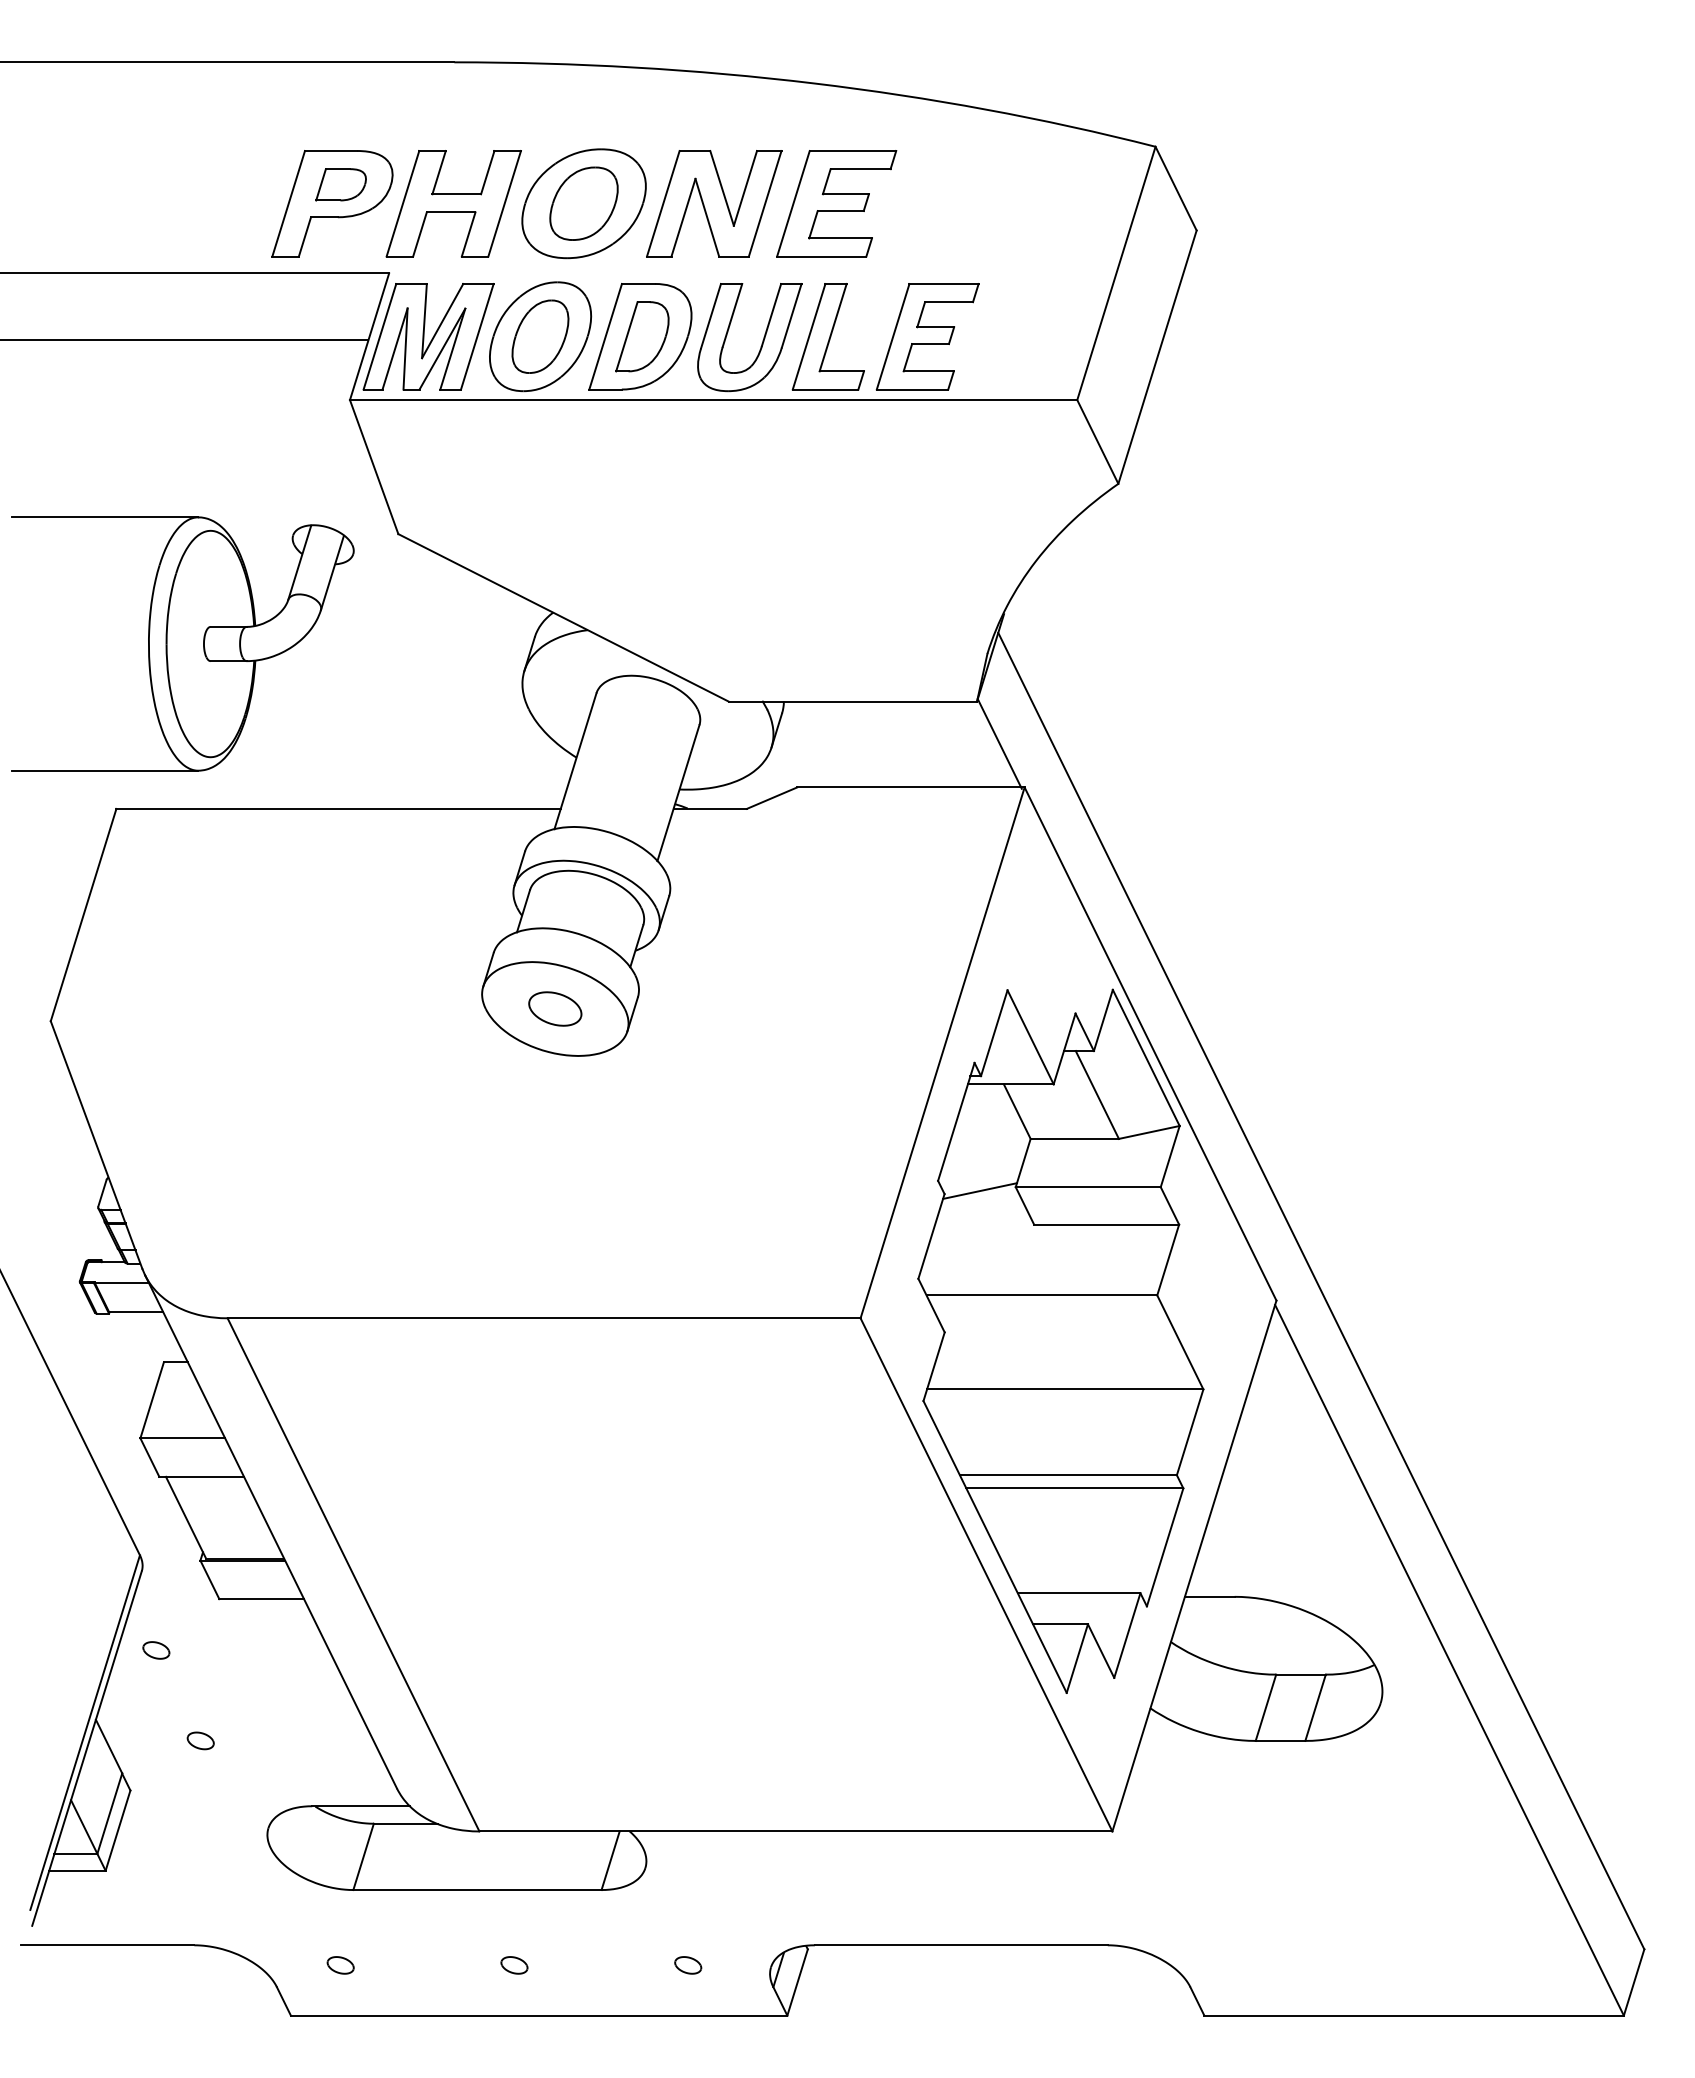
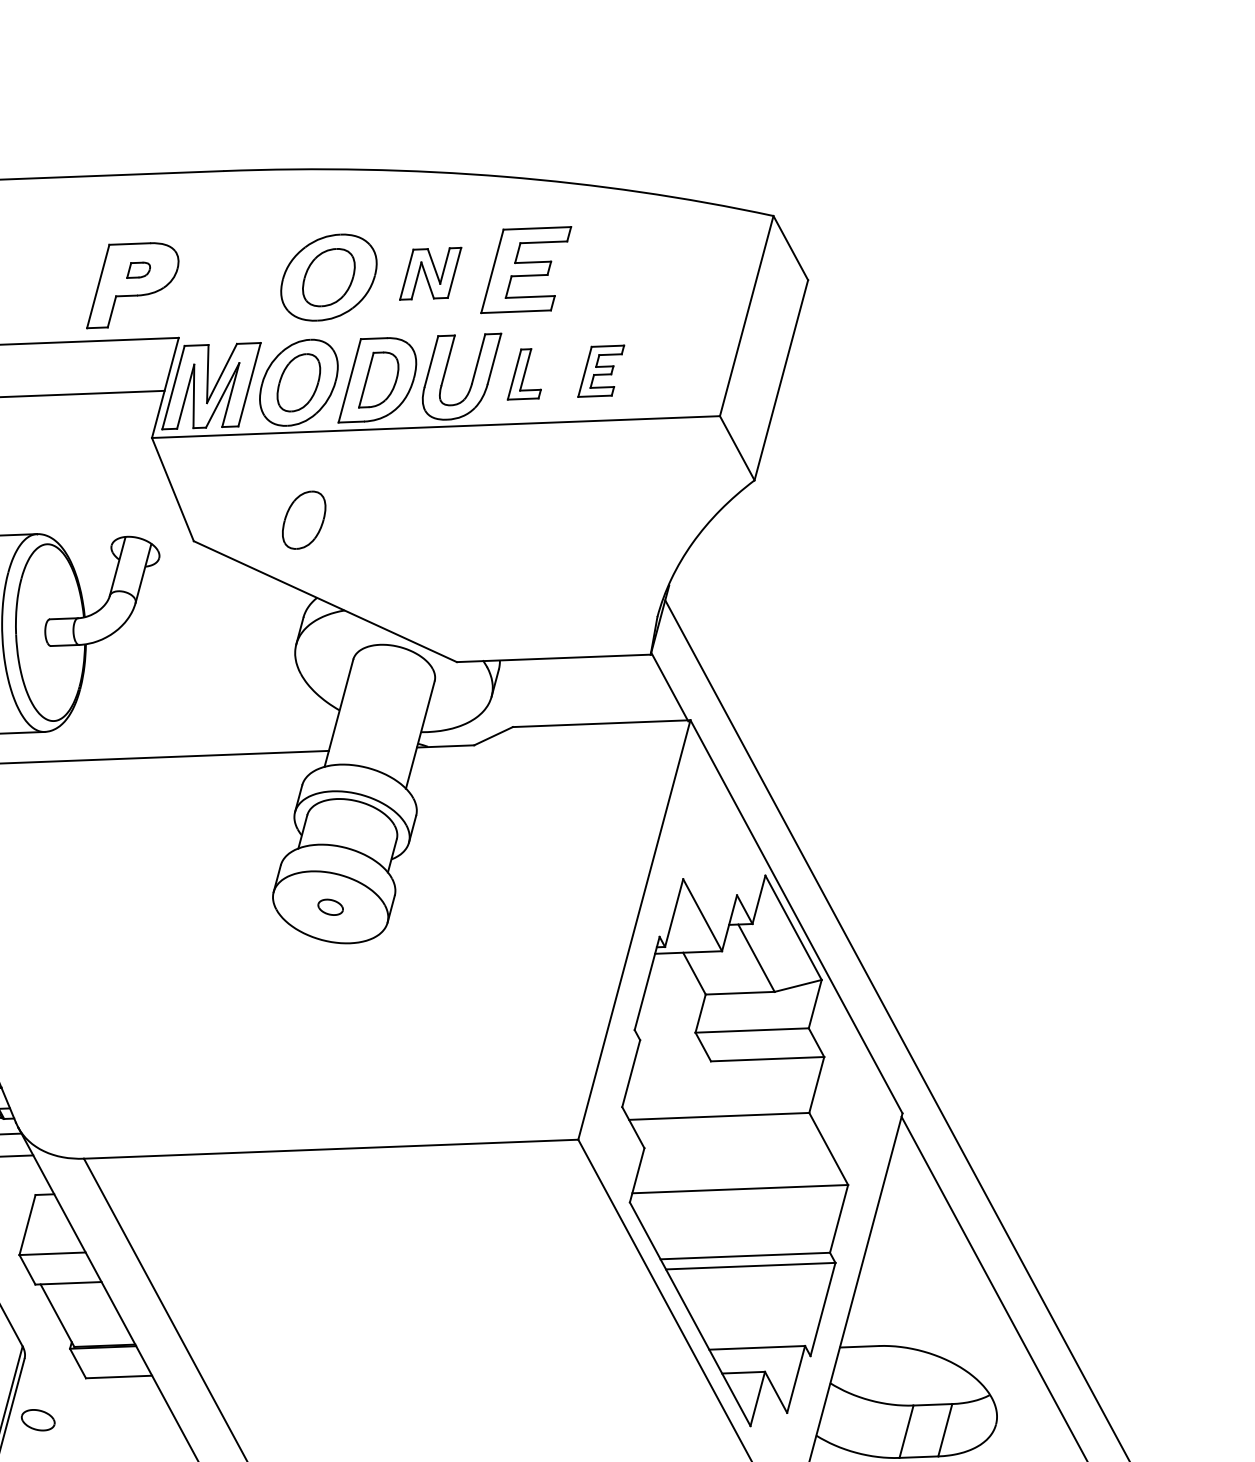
part: (340, 184) -> (138, 269), size x0.6
part: (453, 203) -> (226, 281), removed
part: (714, 203) -> (430, 273), size x0.6
part: (827, 336) -> (523, 374), size x0.6
part: (927, 336) -> (601, 371), size x0.6
part: (540, 512) -> (304, 520), added
part: (555, 1008) -> (330, 906), size x0.6
line: (979, 1190) -> (667, 1036), removed
part: (156, 1650) -> (38, 1420), size x1.6

